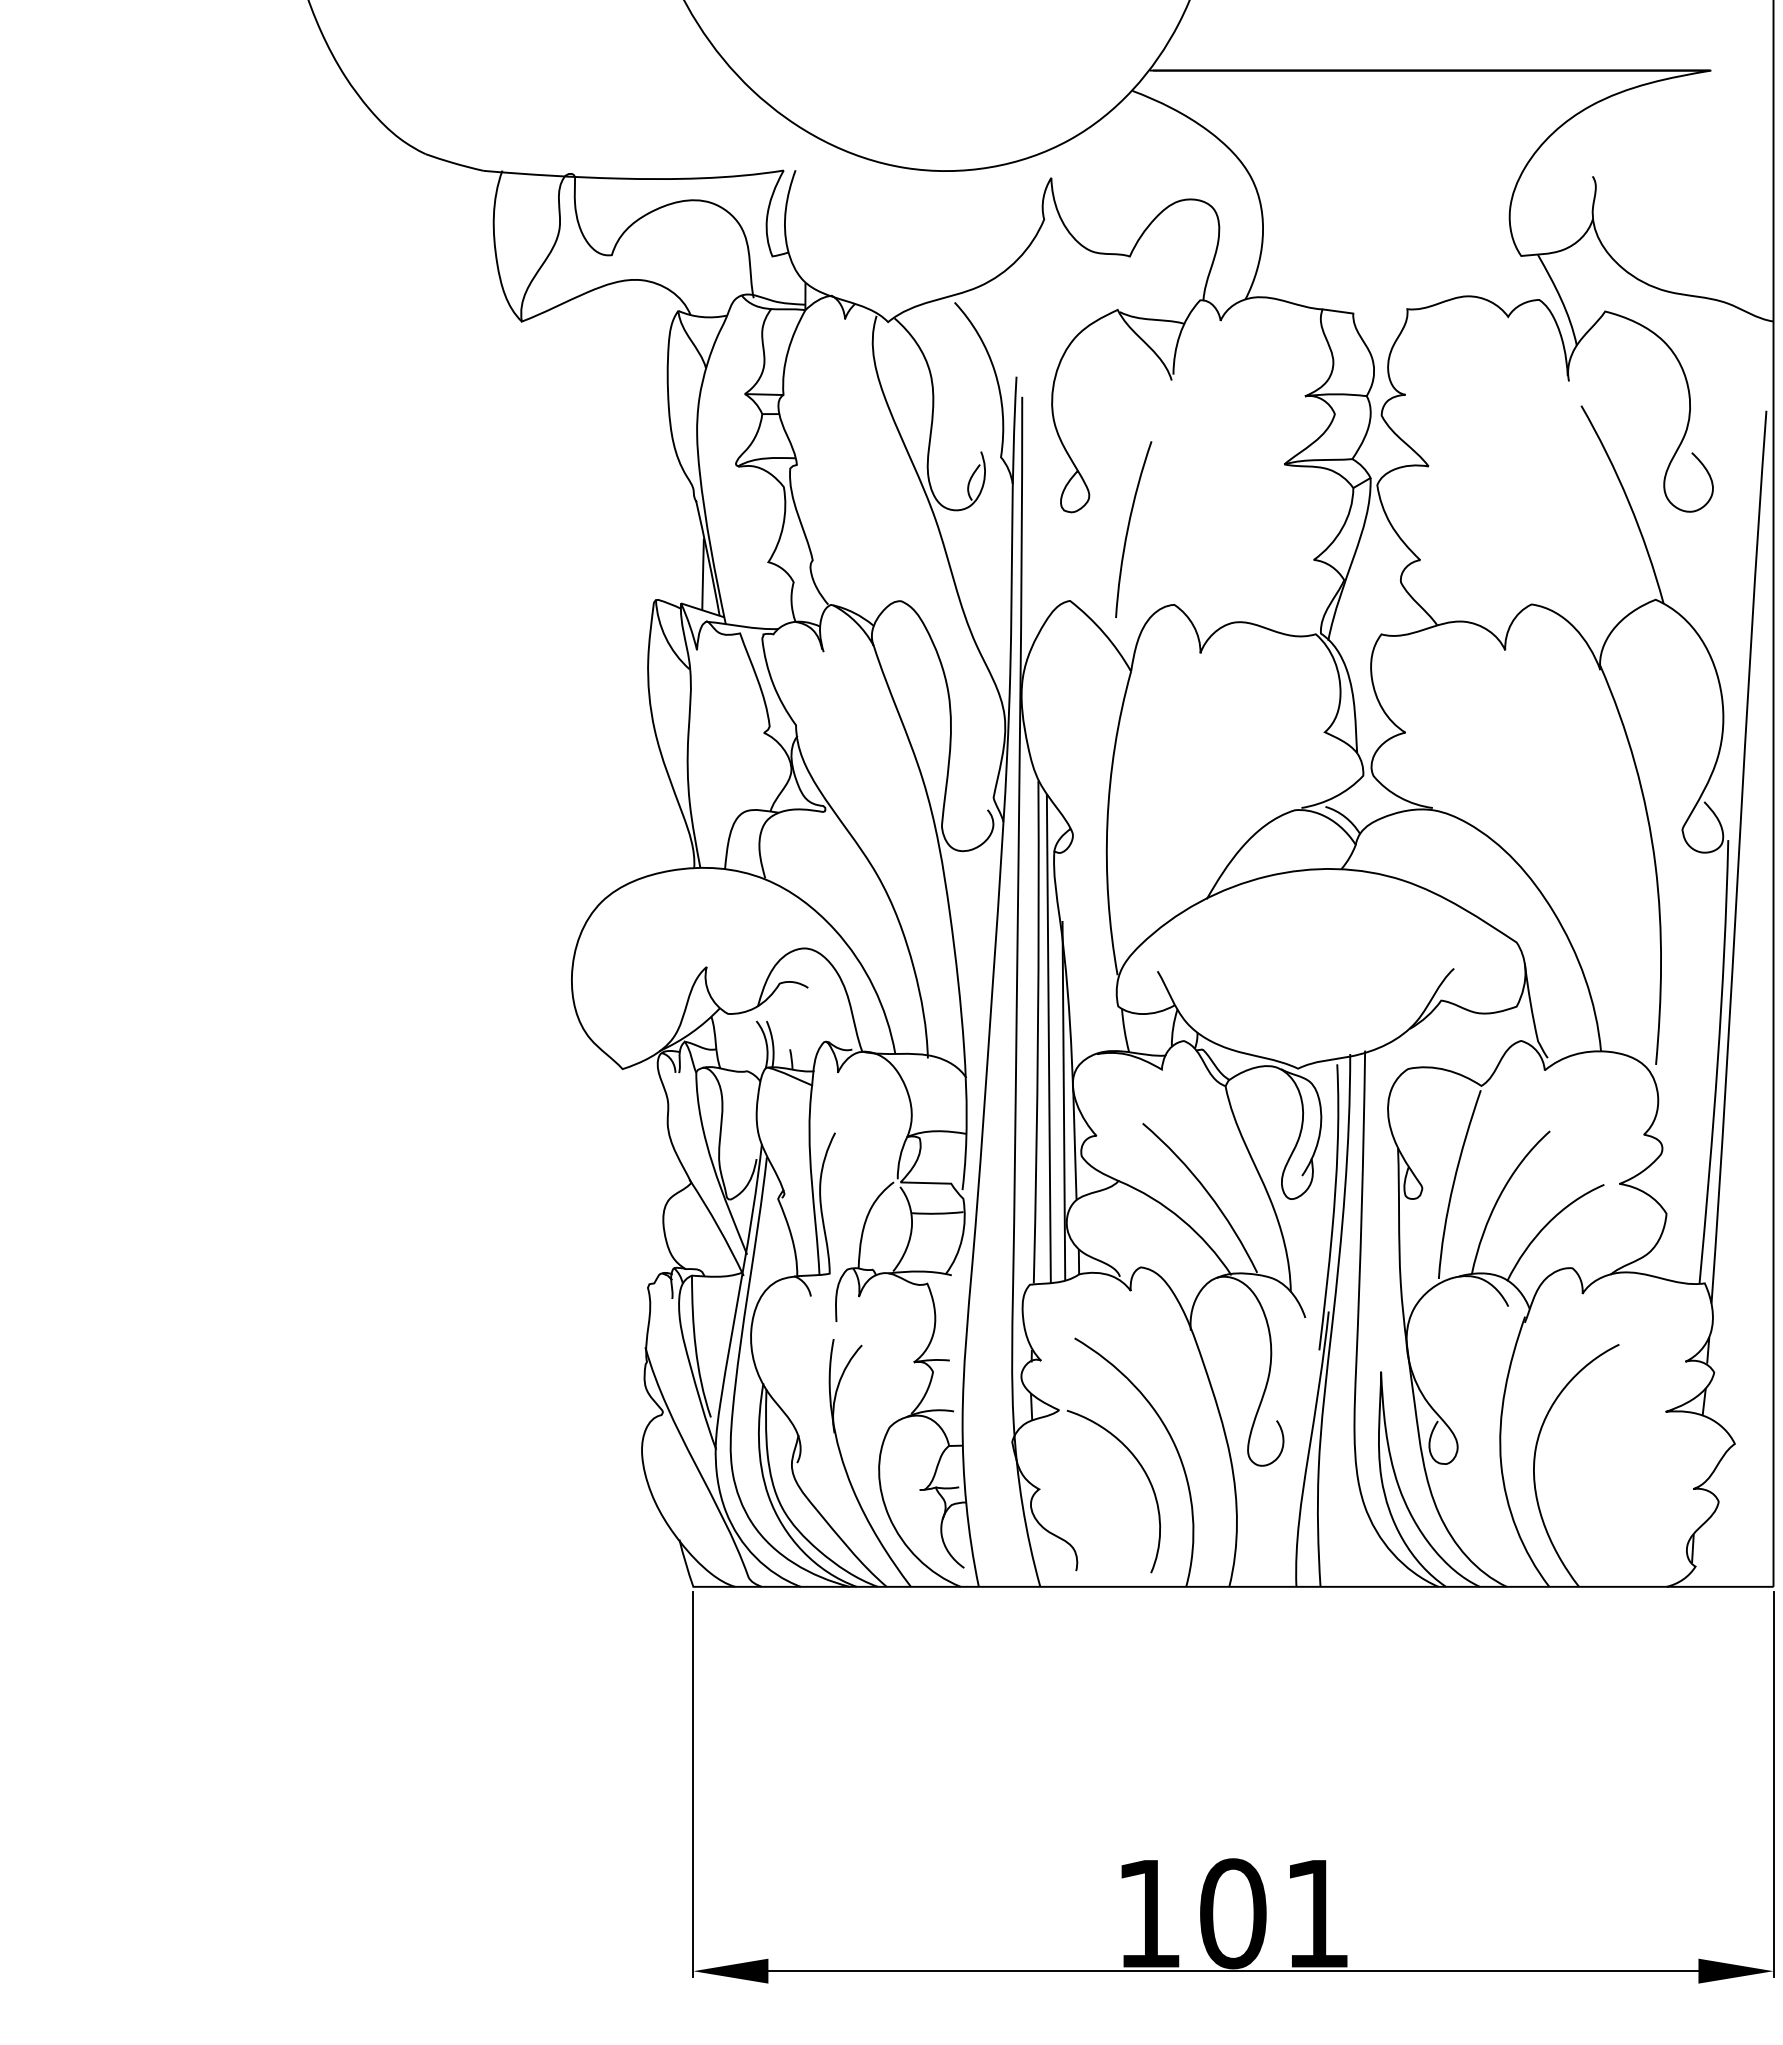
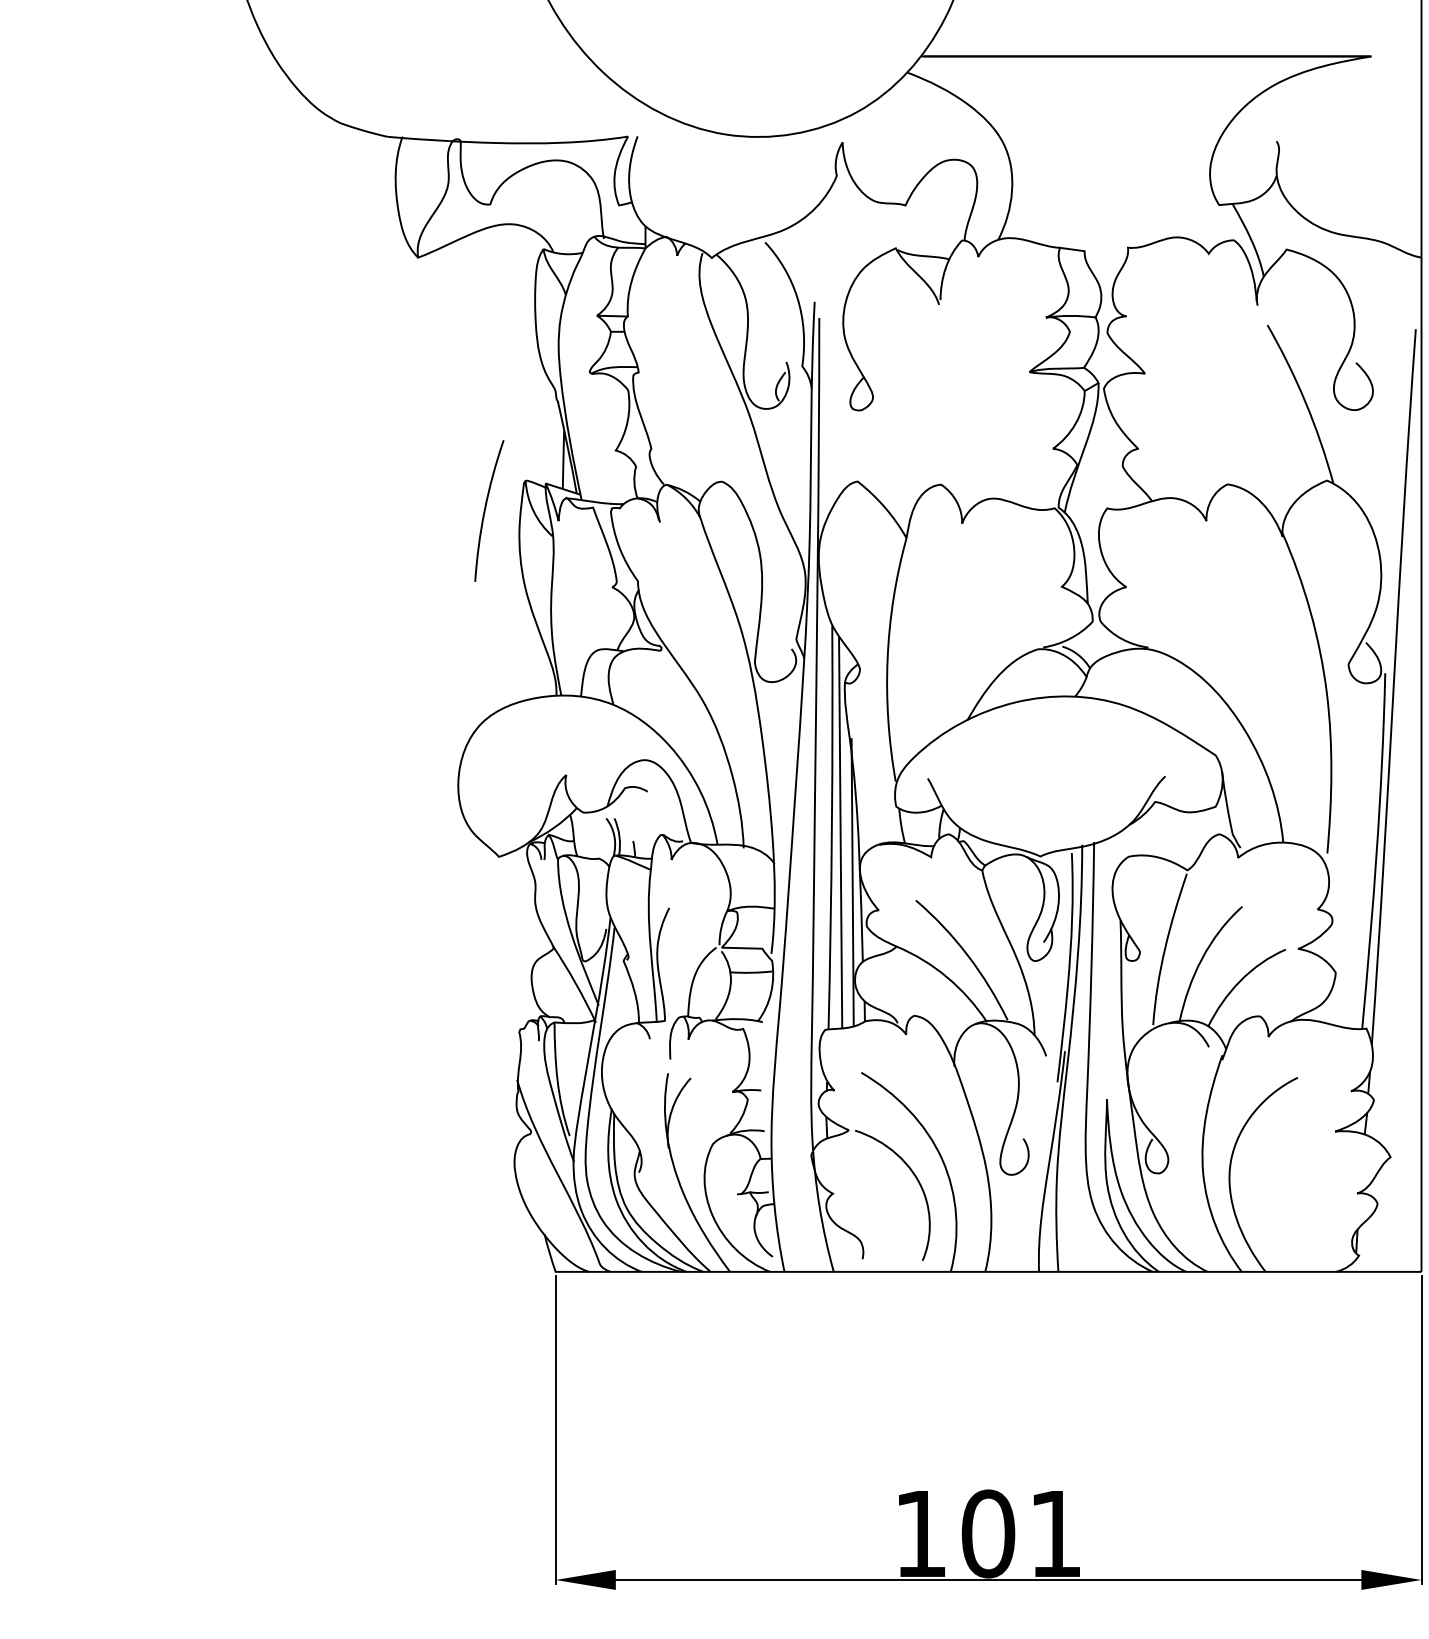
curve: (1129, 527) -> (486, 509), moved

